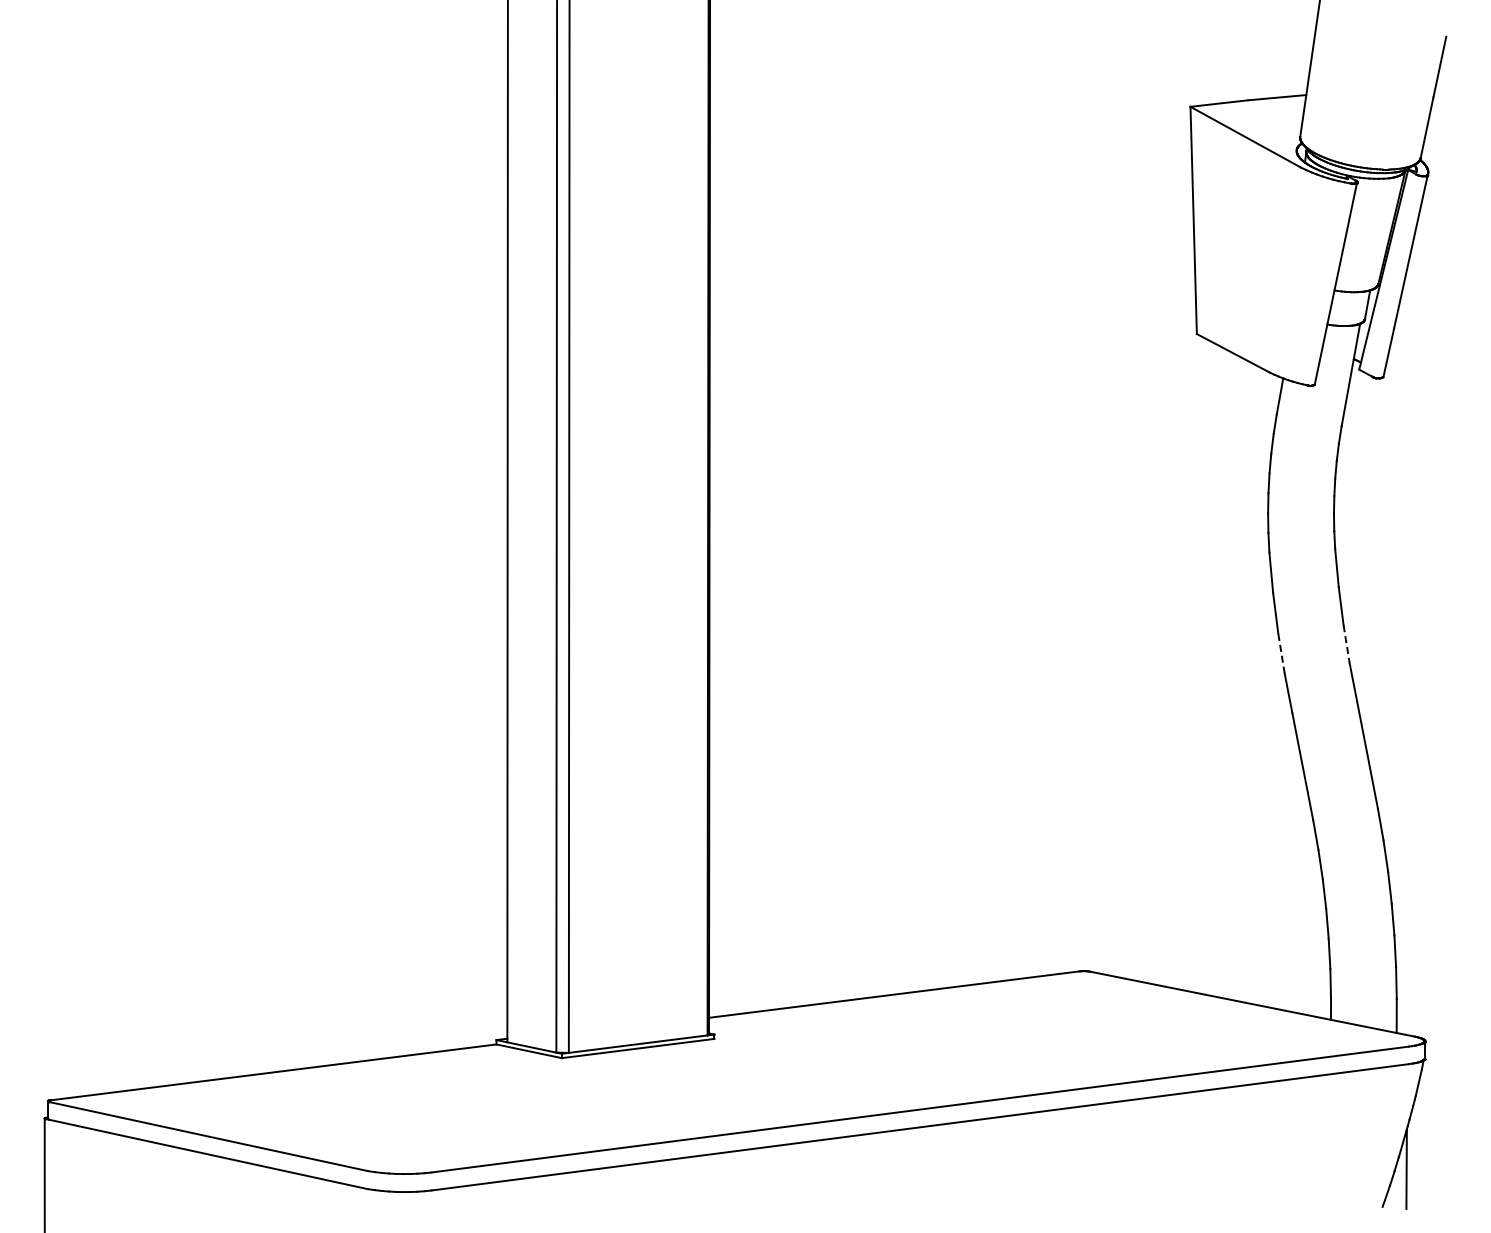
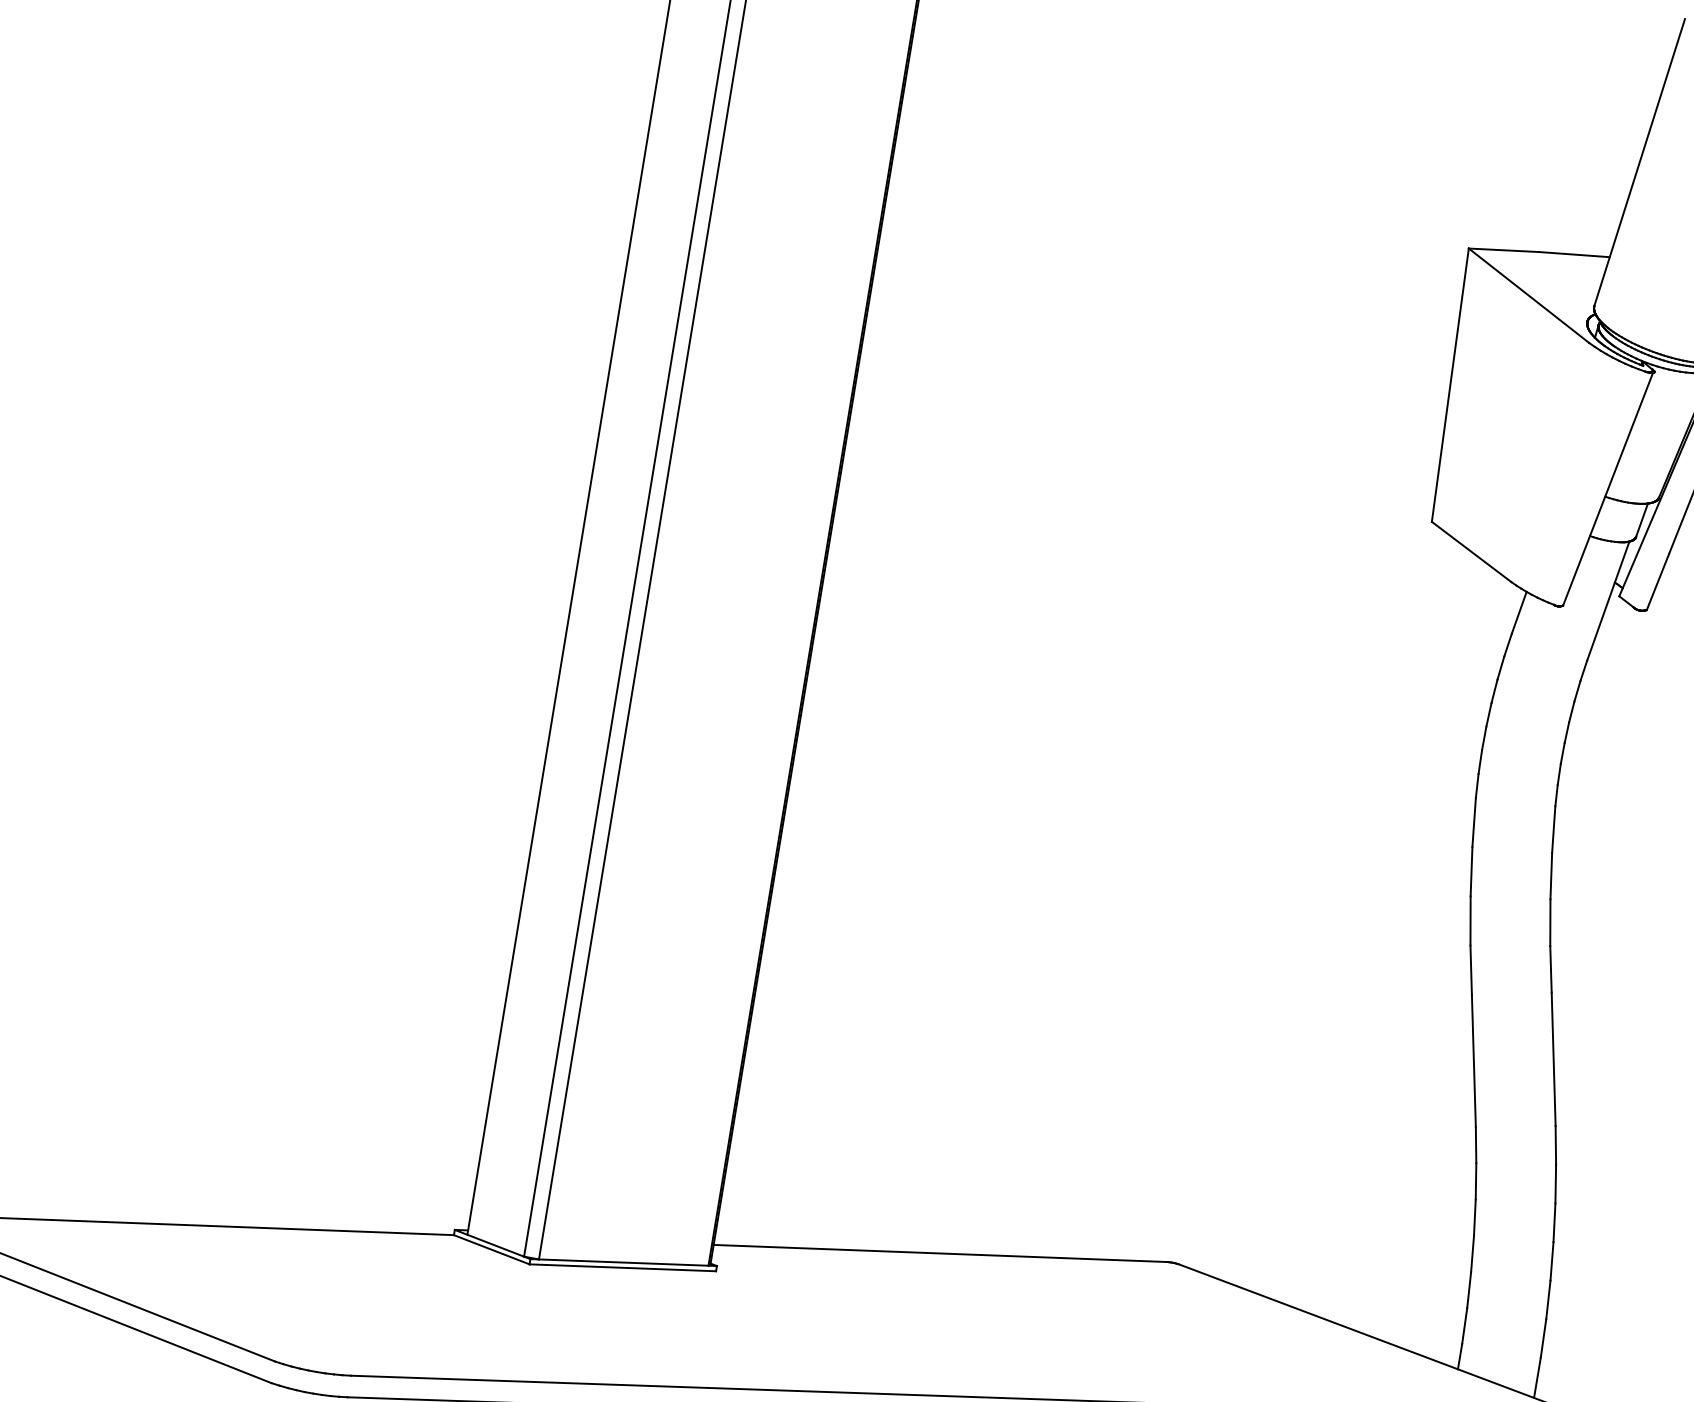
line: (1346, 644) -> (1550, 922), dashed -> solid
line: (1281, 653) -> (1470, 920), dashed -> solid

